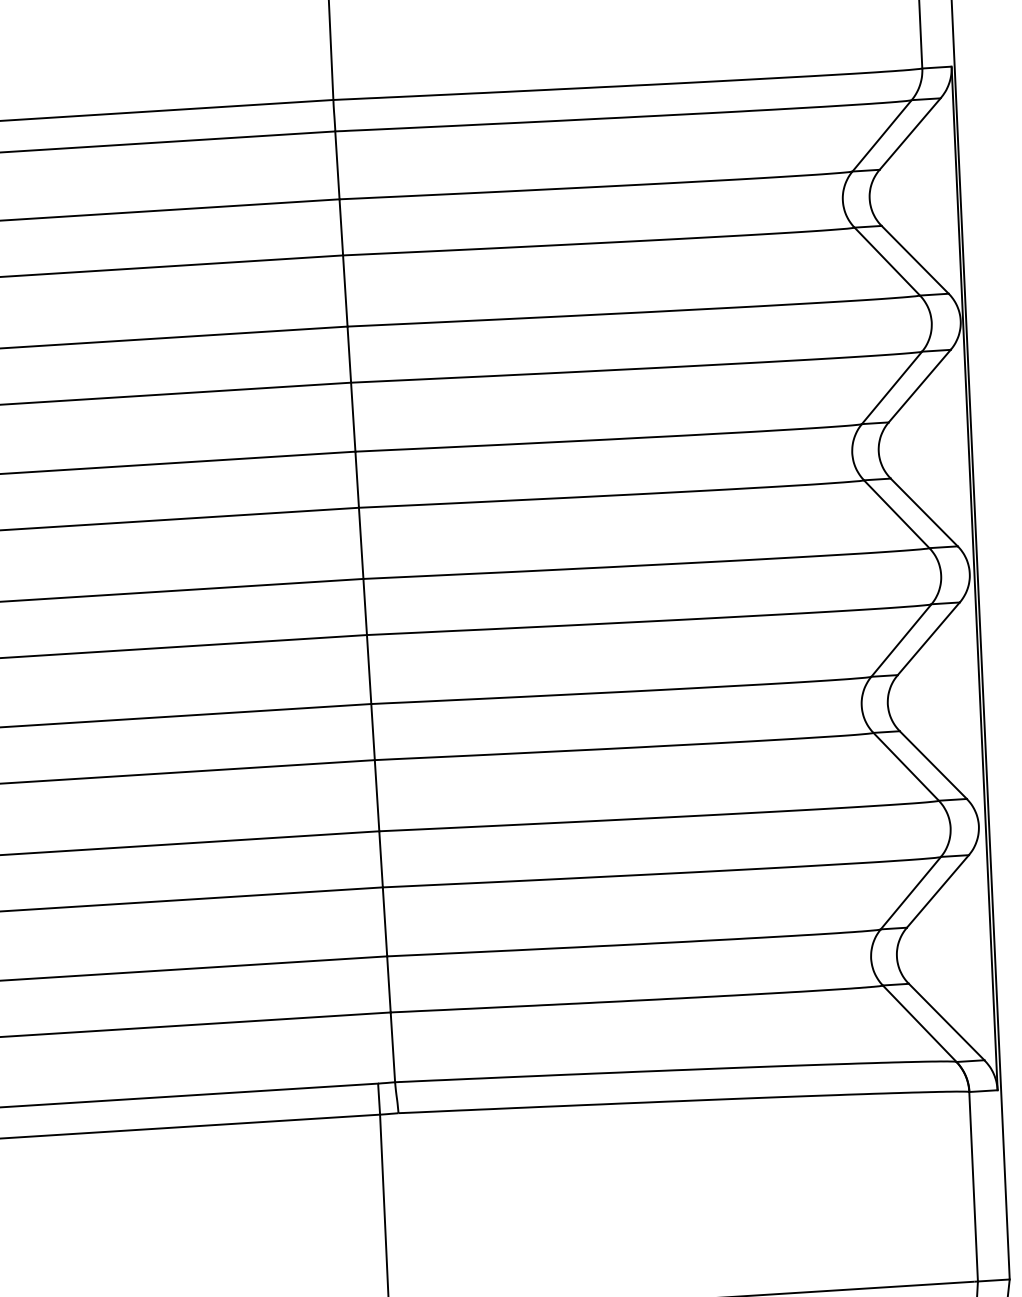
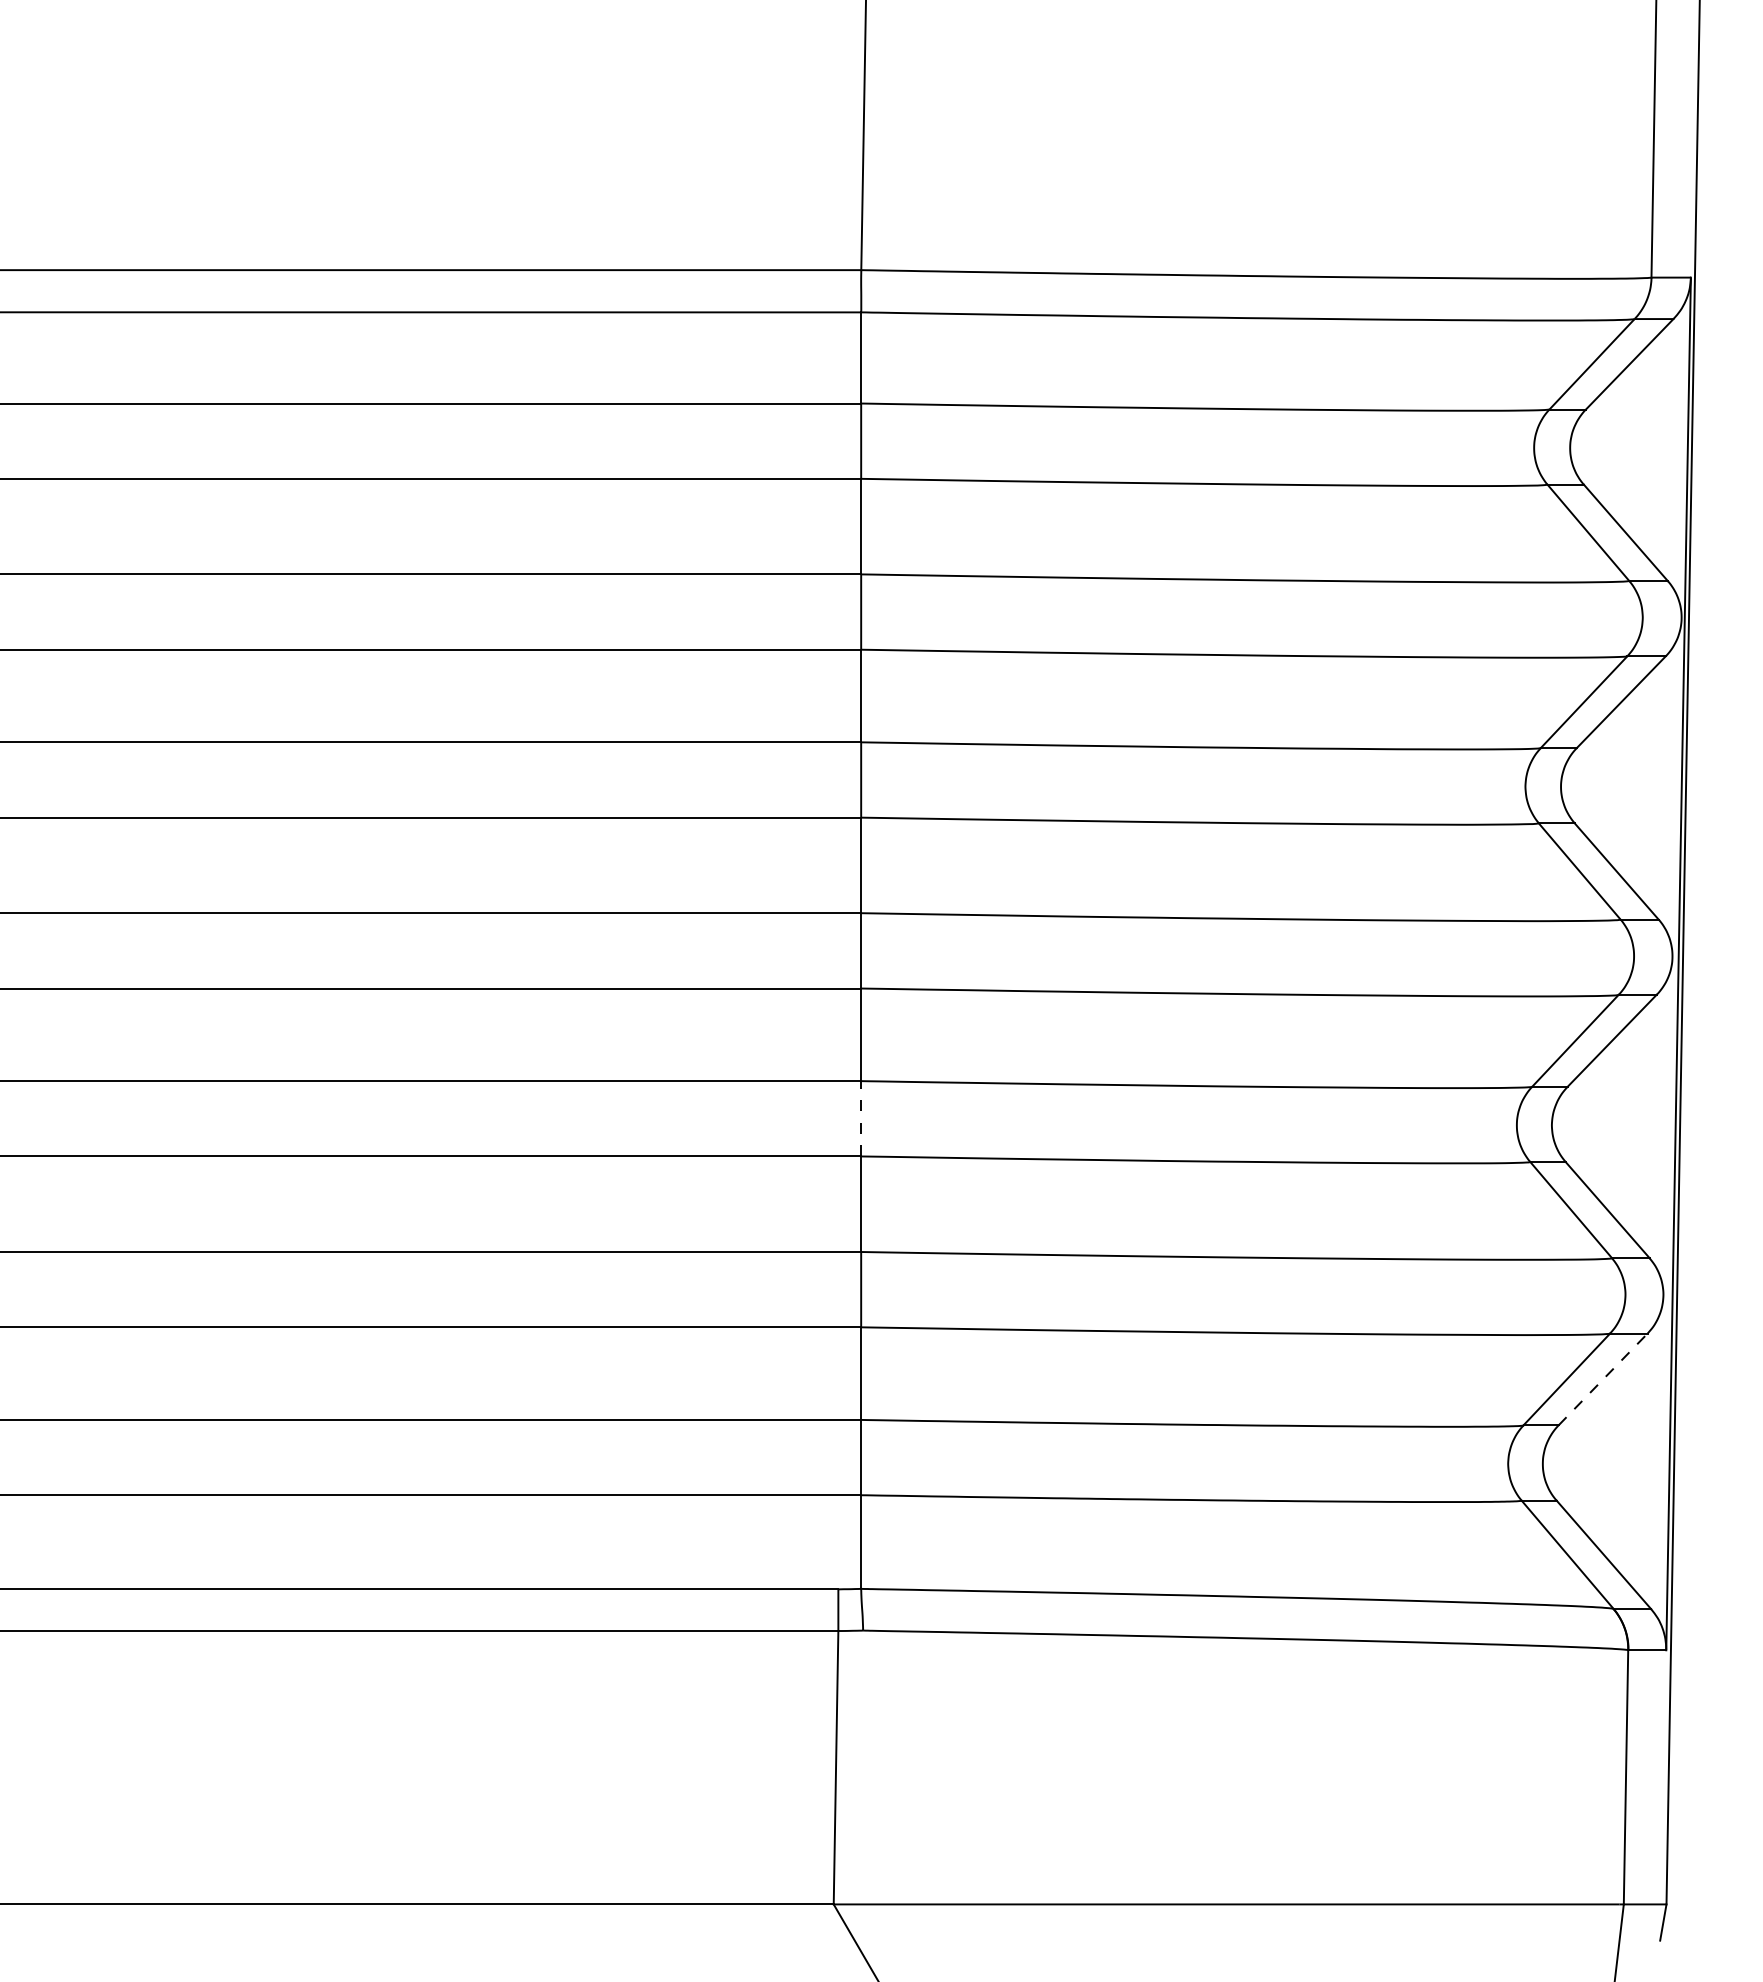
line: (373, 731) -> (861, 1118), solid -> dashed
line: (938, 891) -> (1603, 1379), solid -> dashed

